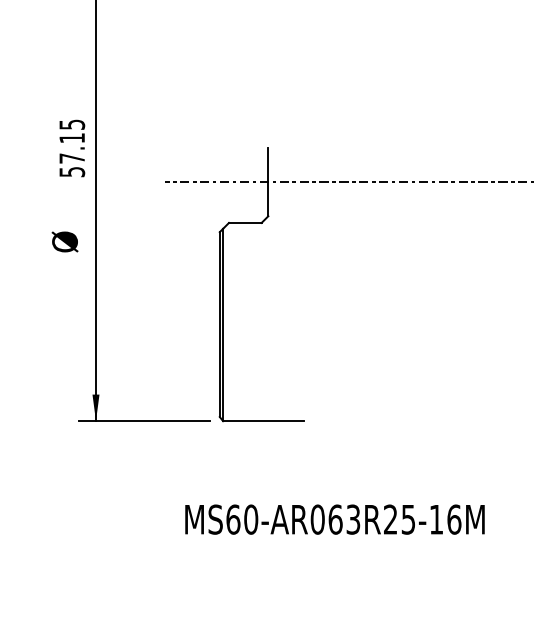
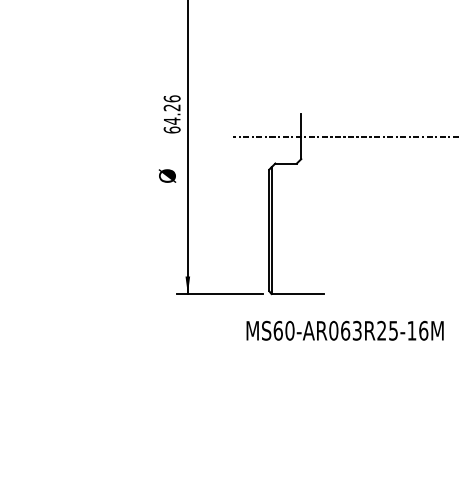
text: (71, 148) -> (171, 114), 57.15 -> 64.26
text: (334, 519) -> (344, 330), moved

